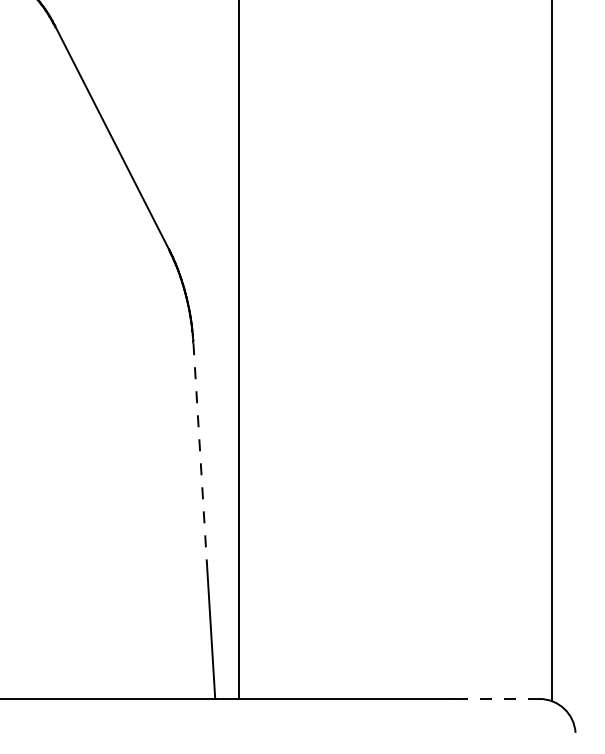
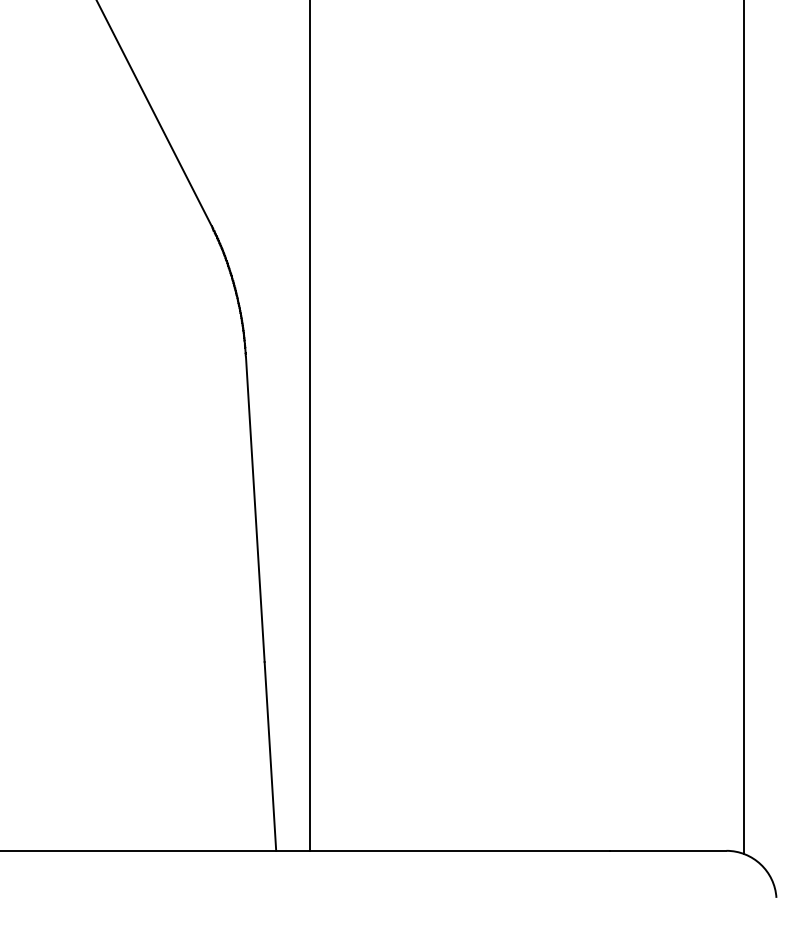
line: (200, 453) -> (255, 510), dashed -> solid
line: (498, 698) -> (669, 850), dashed -> solid

